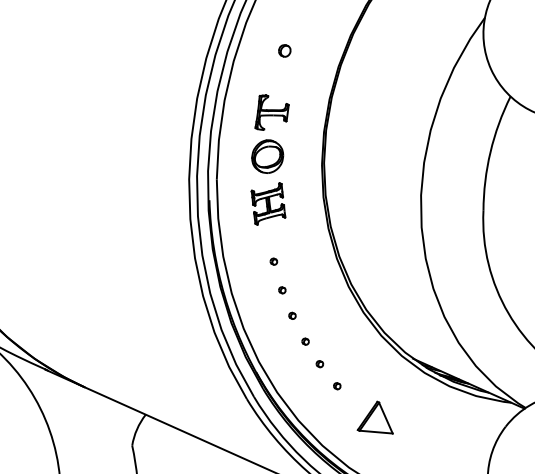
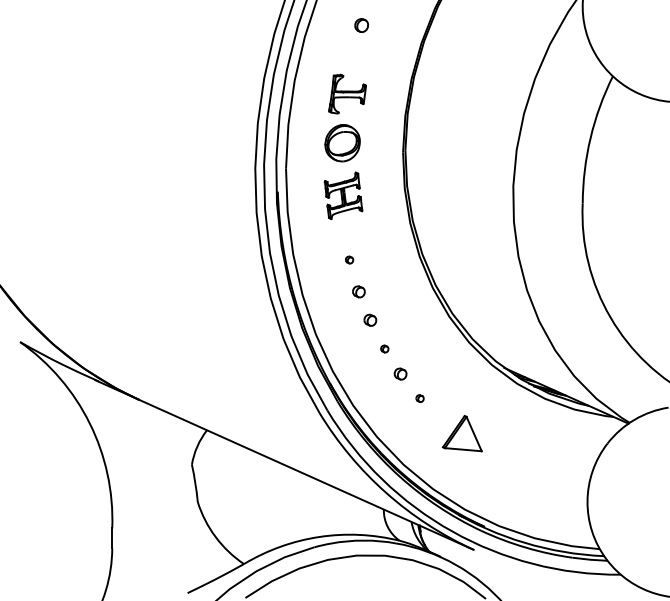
part: (281, 289) -> (358, 291), size x1.6
part: (291, 316) -> (369, 320), size x1.6
part: (319, 363) -> (400, 373), size x1.6

